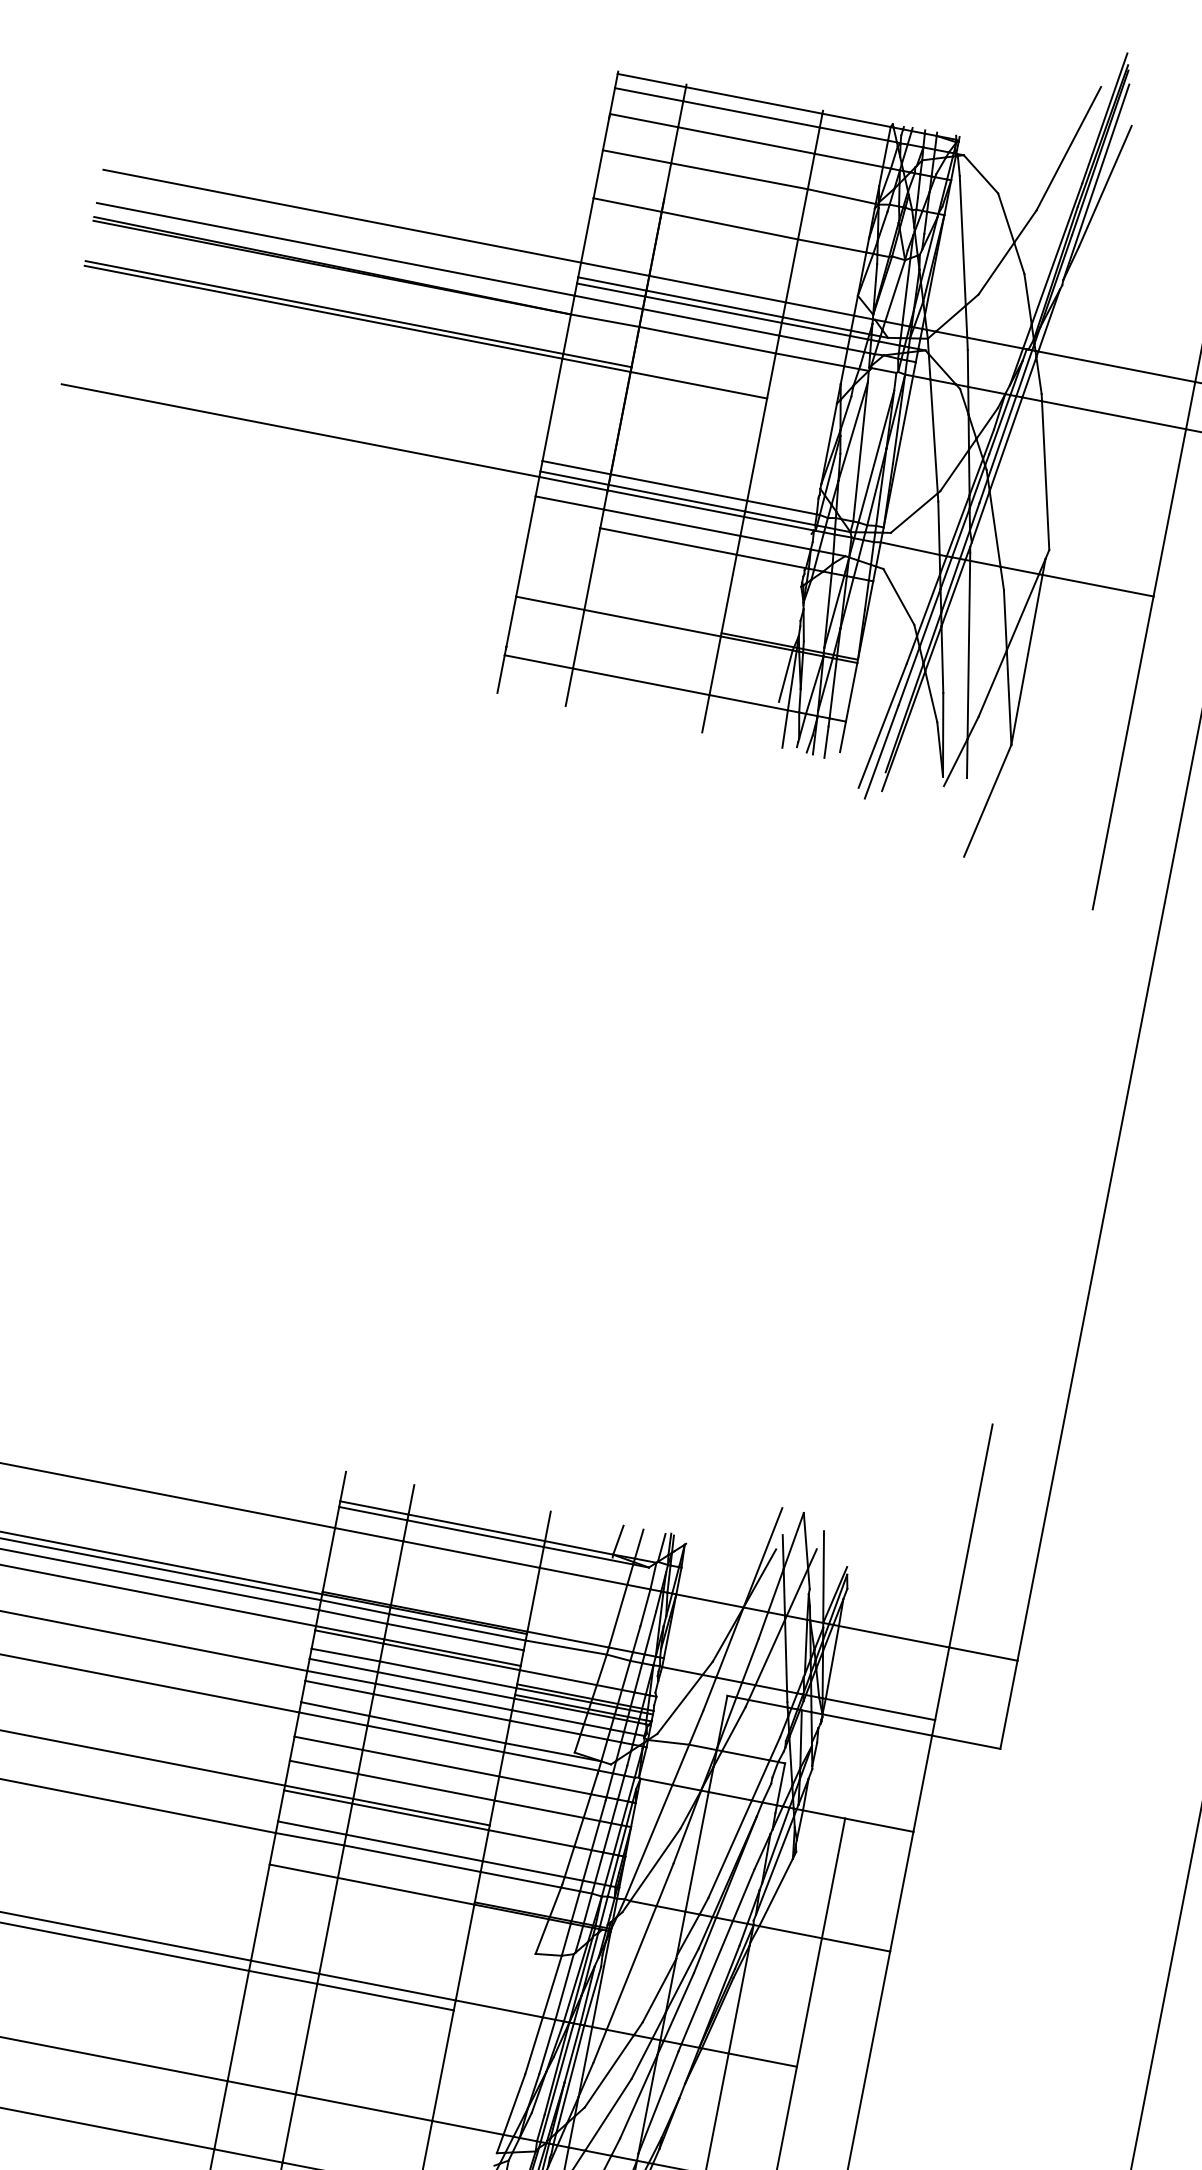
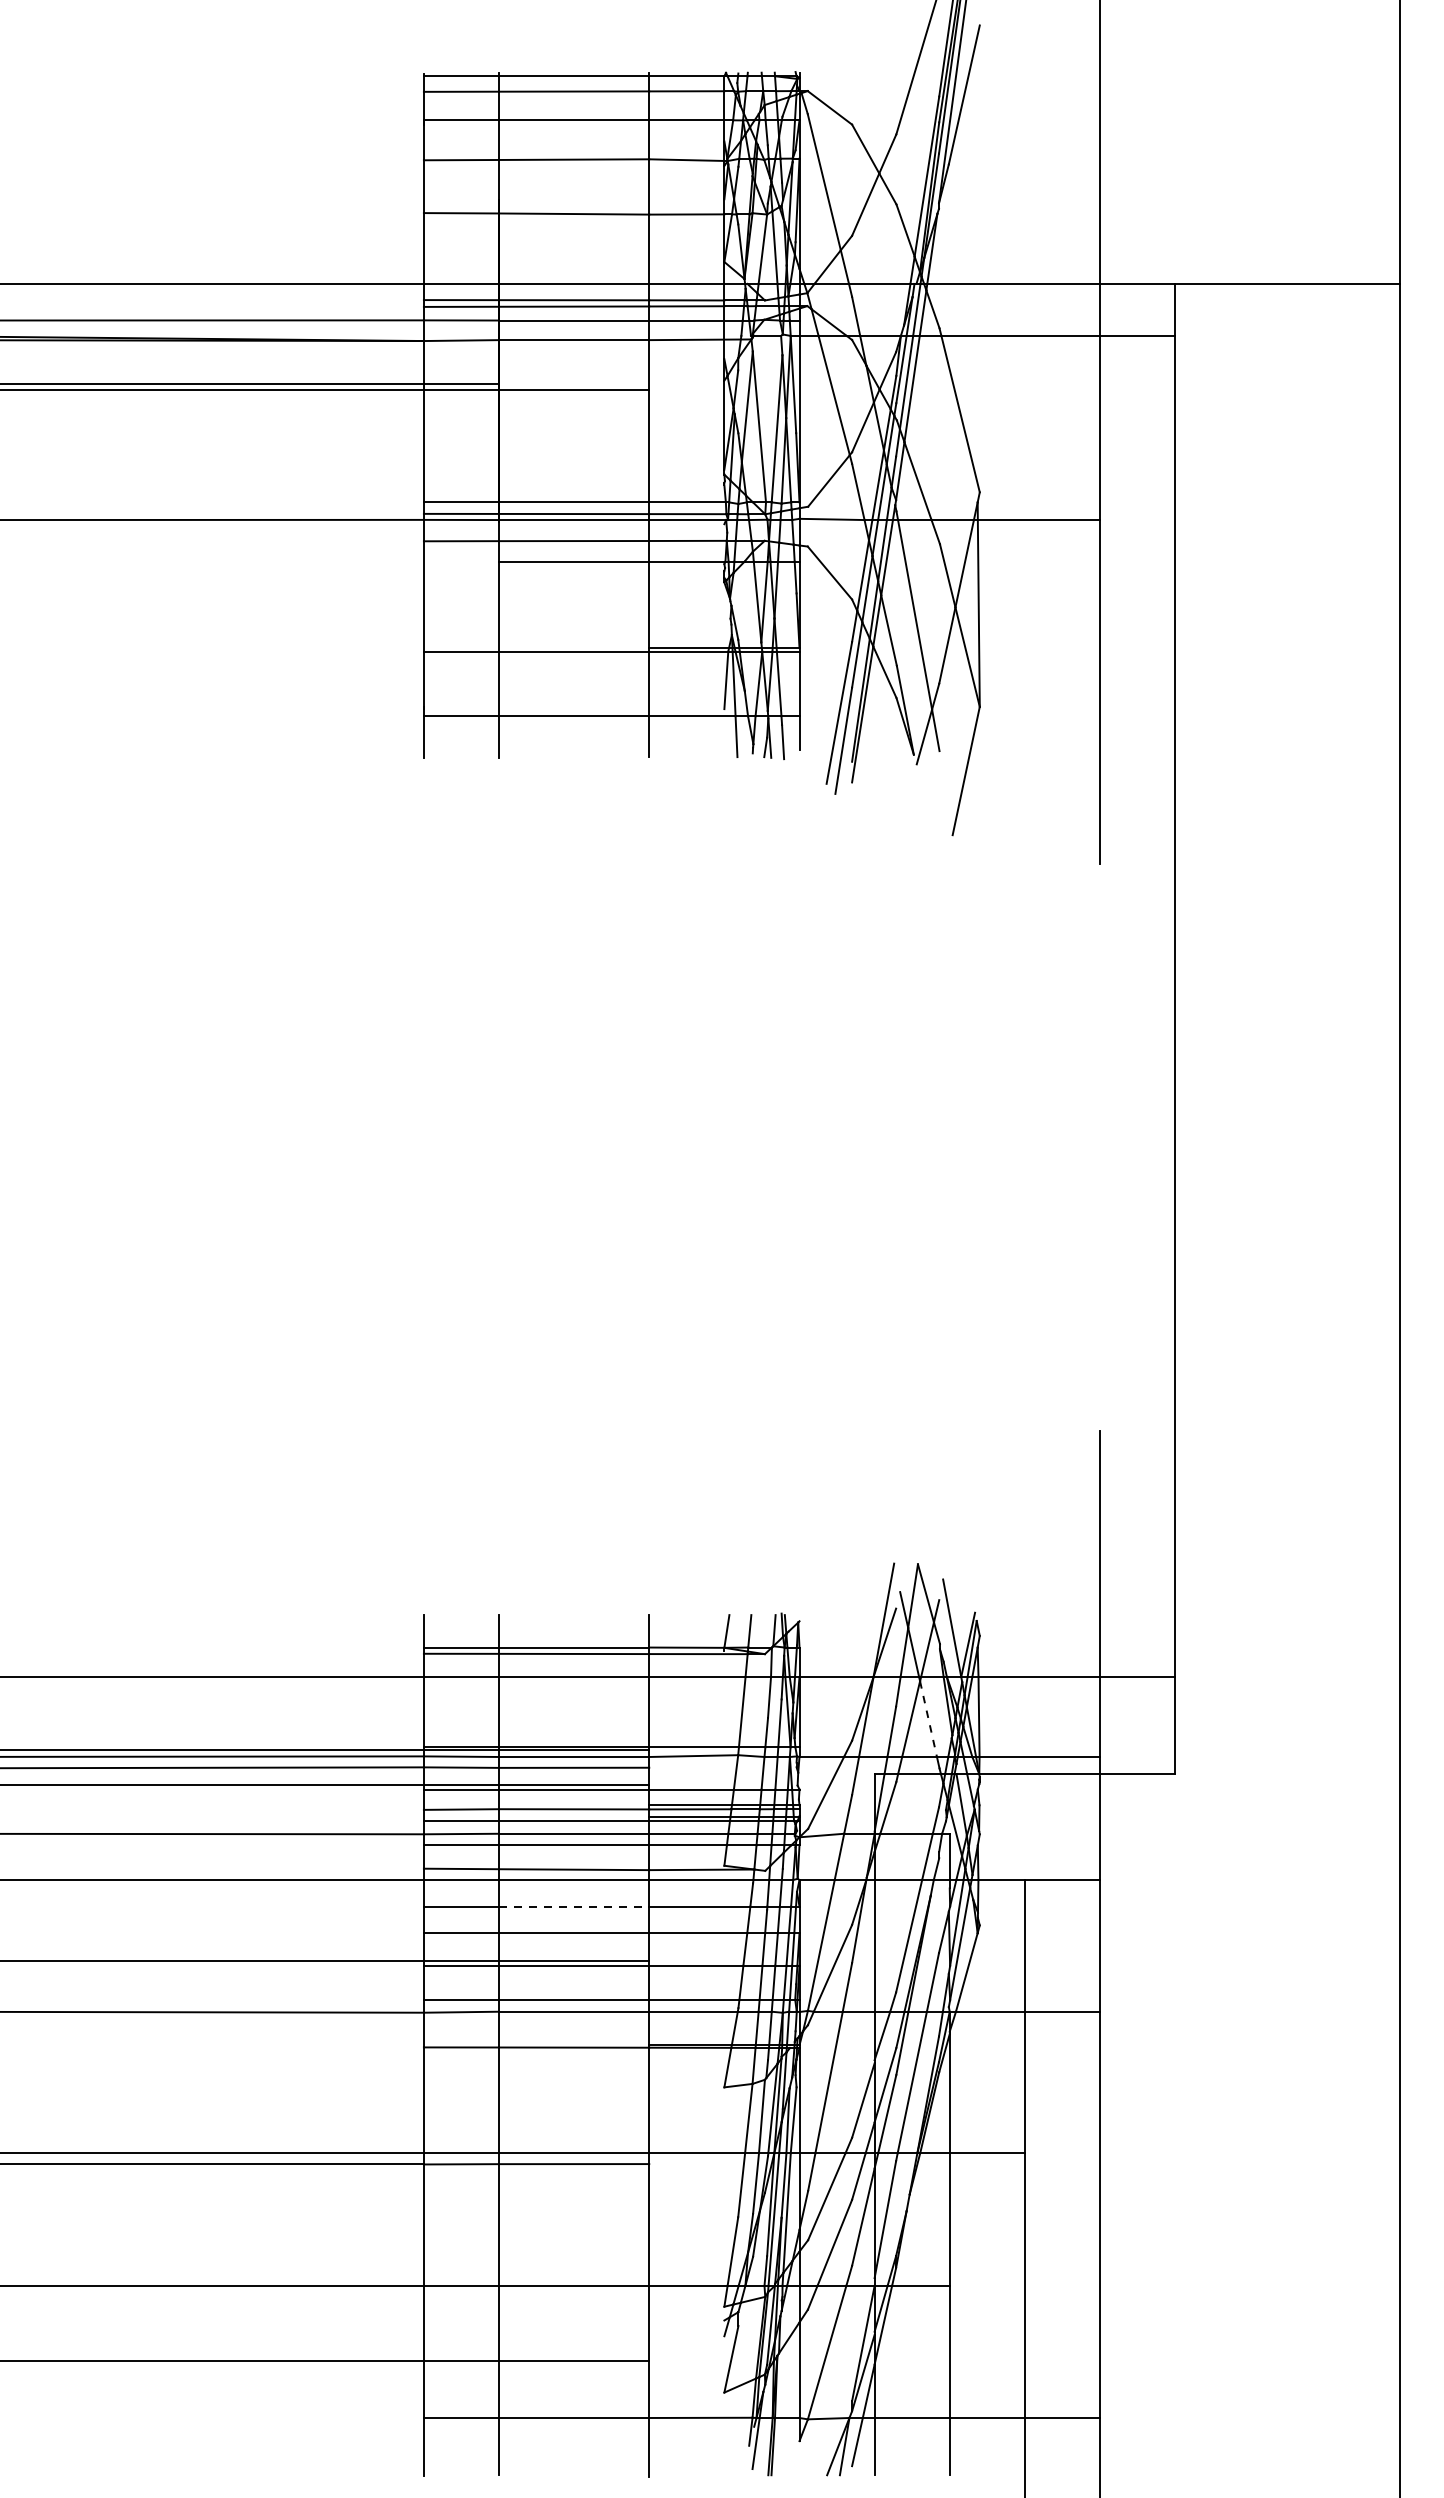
line: (785, 1655) -> (928, 1719), solid -> dashed
line: (431, 1763) -> (574, 1906), solid -> dashed

